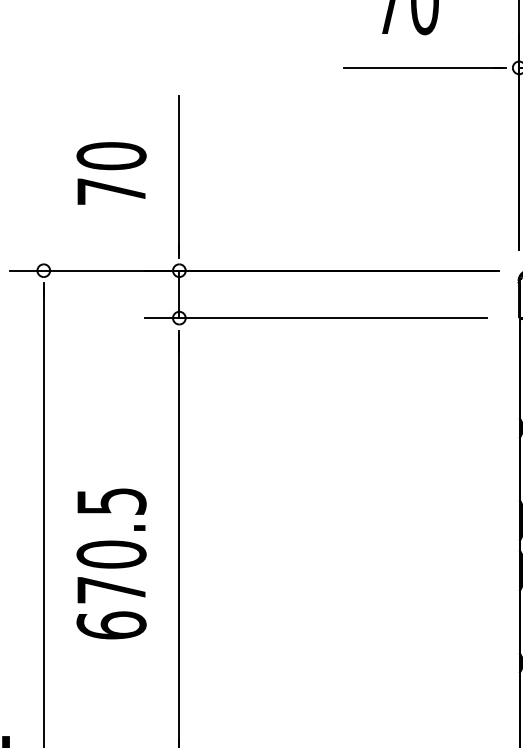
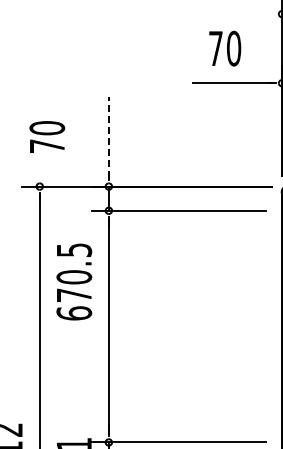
text: (111, 172) -> (47, 136), moved
line: (178, 174) -> (108, 137), solid -> dashed
text: (111, 562) -> (74, 281), moved

